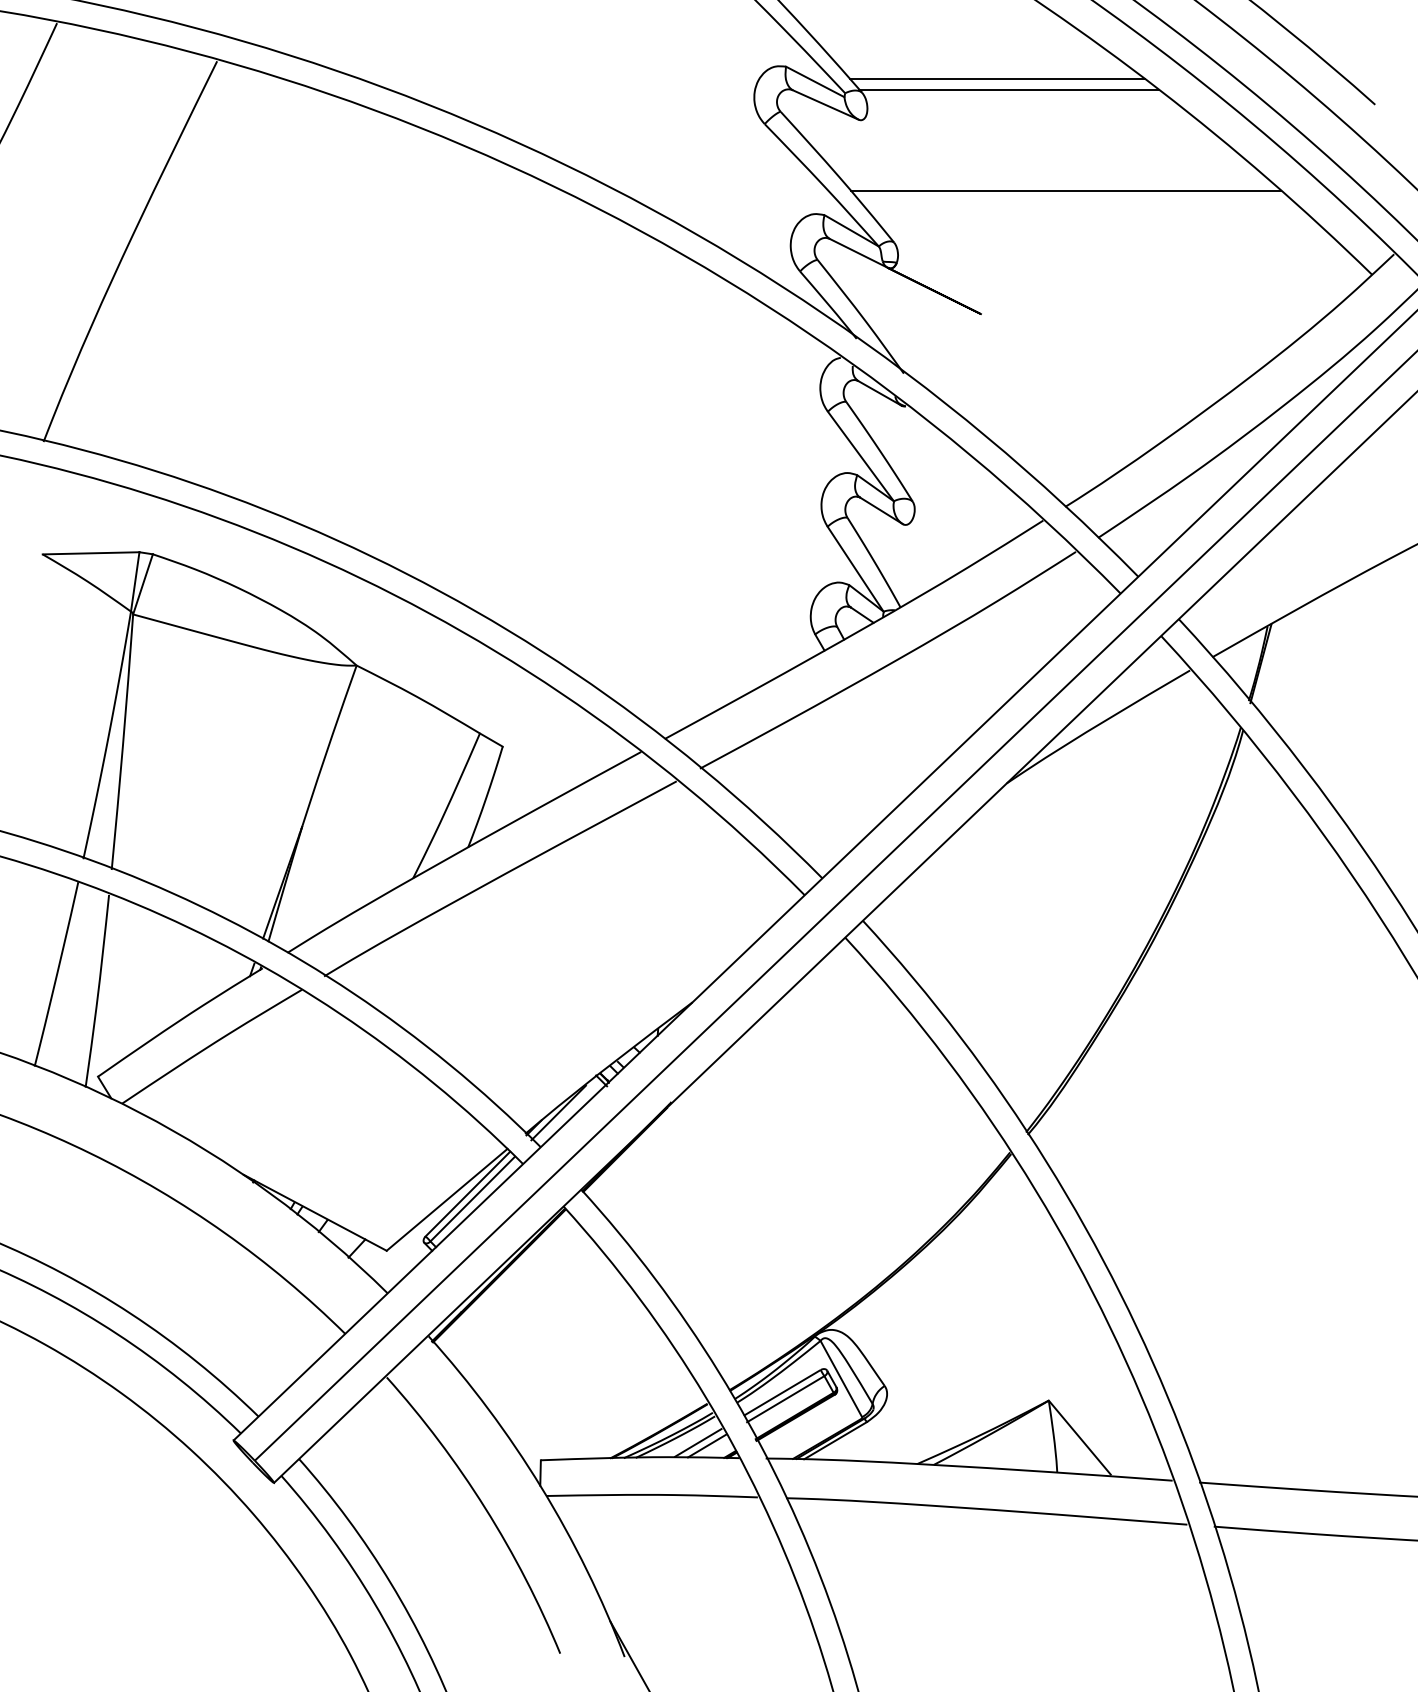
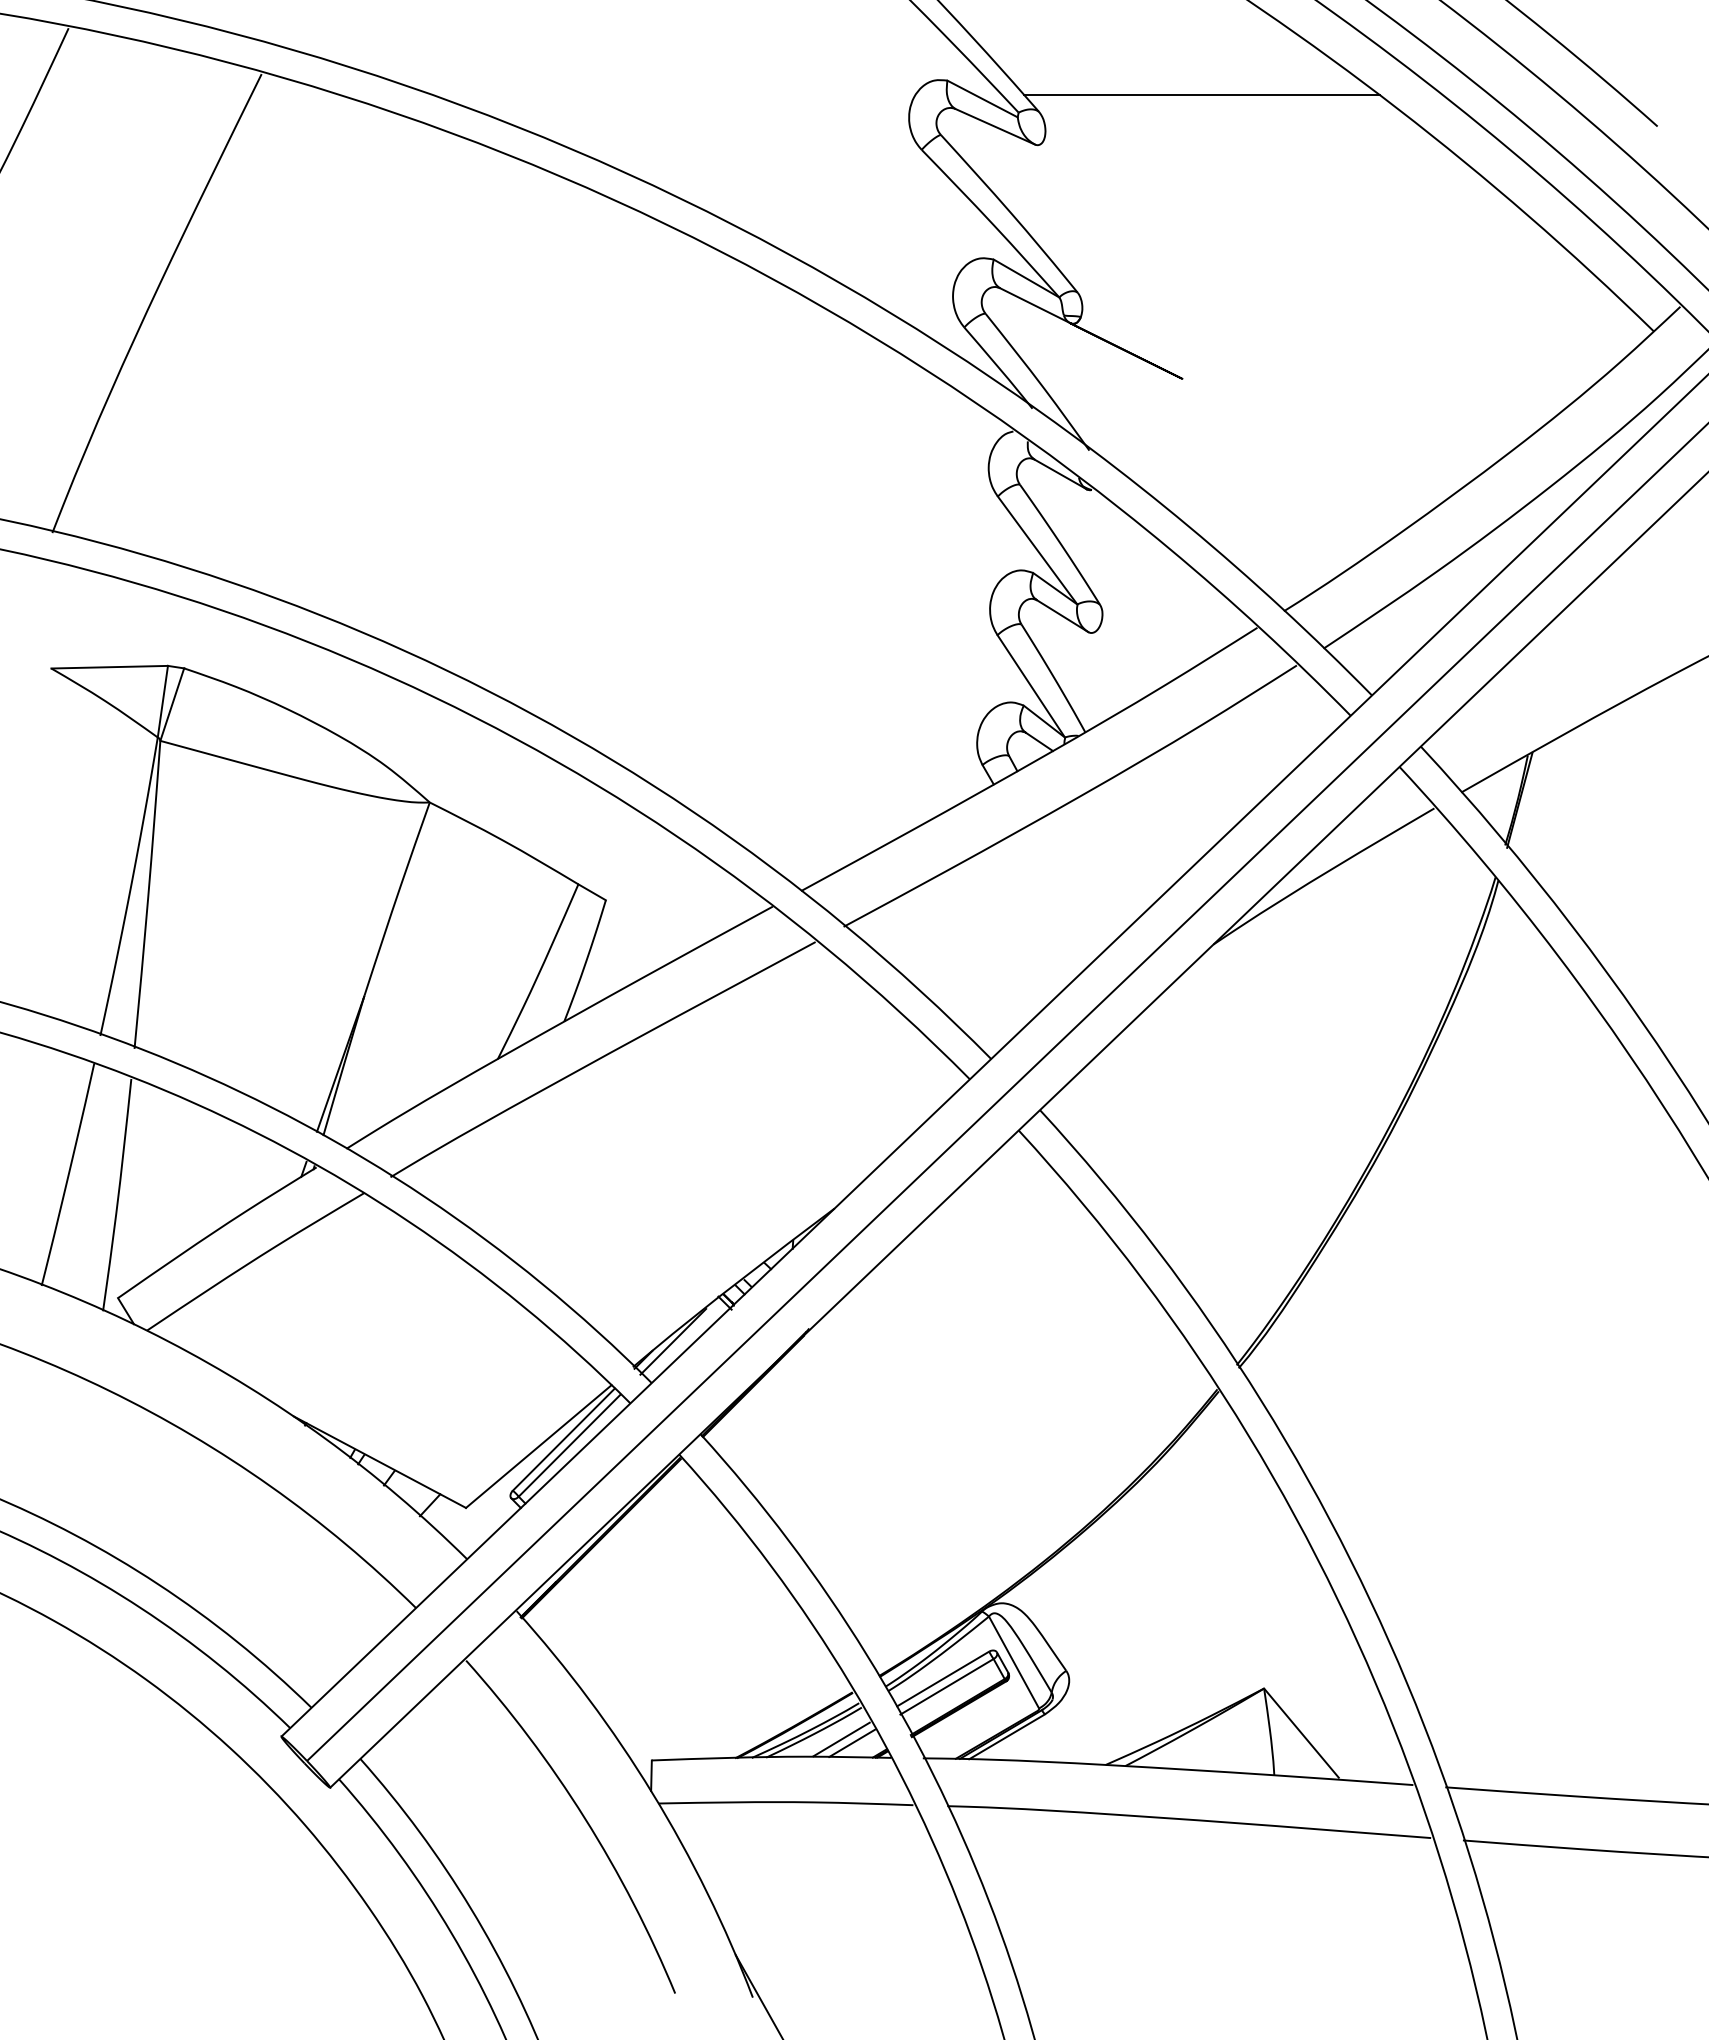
line: (1009, 89) -> (1216, 108), removed
line: (1065, 190) -> (1284, 229), removed

